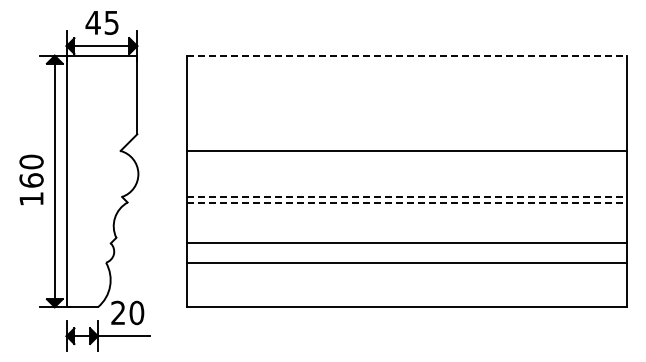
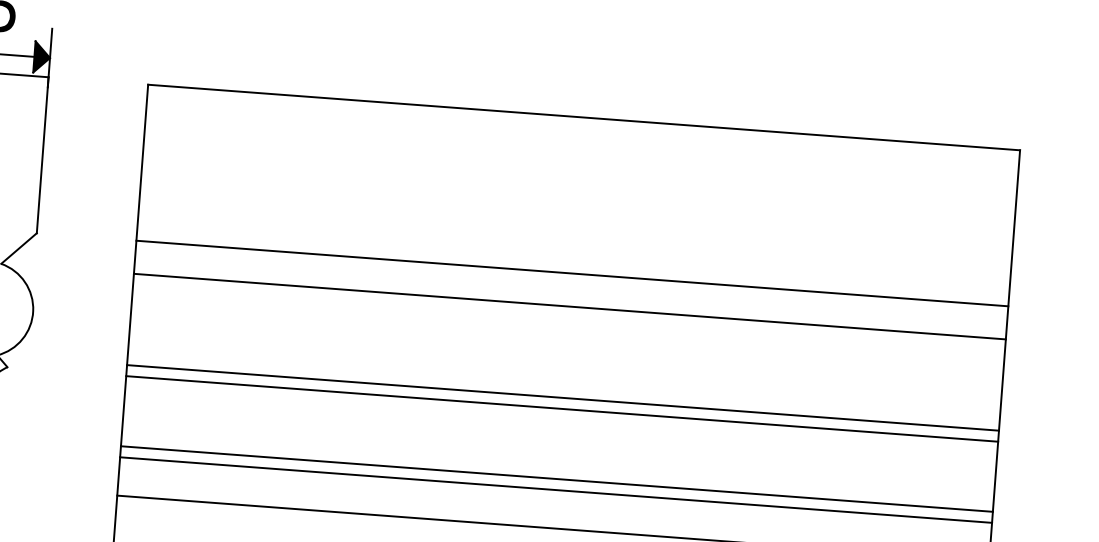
line: (407, 55) -> (585, 117), dashed -> solid
line: (406, 134) -> (571, 273), added
line: (407, 196) -> (564, 397), dashed -> solid
line: (407, 202) -> (563, 408), dashed -> solid
line: (406, 237) -> (555, 478), added

